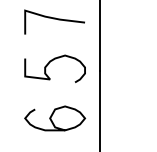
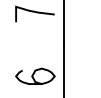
curve: (49, 65) -> (31, 42), removed

